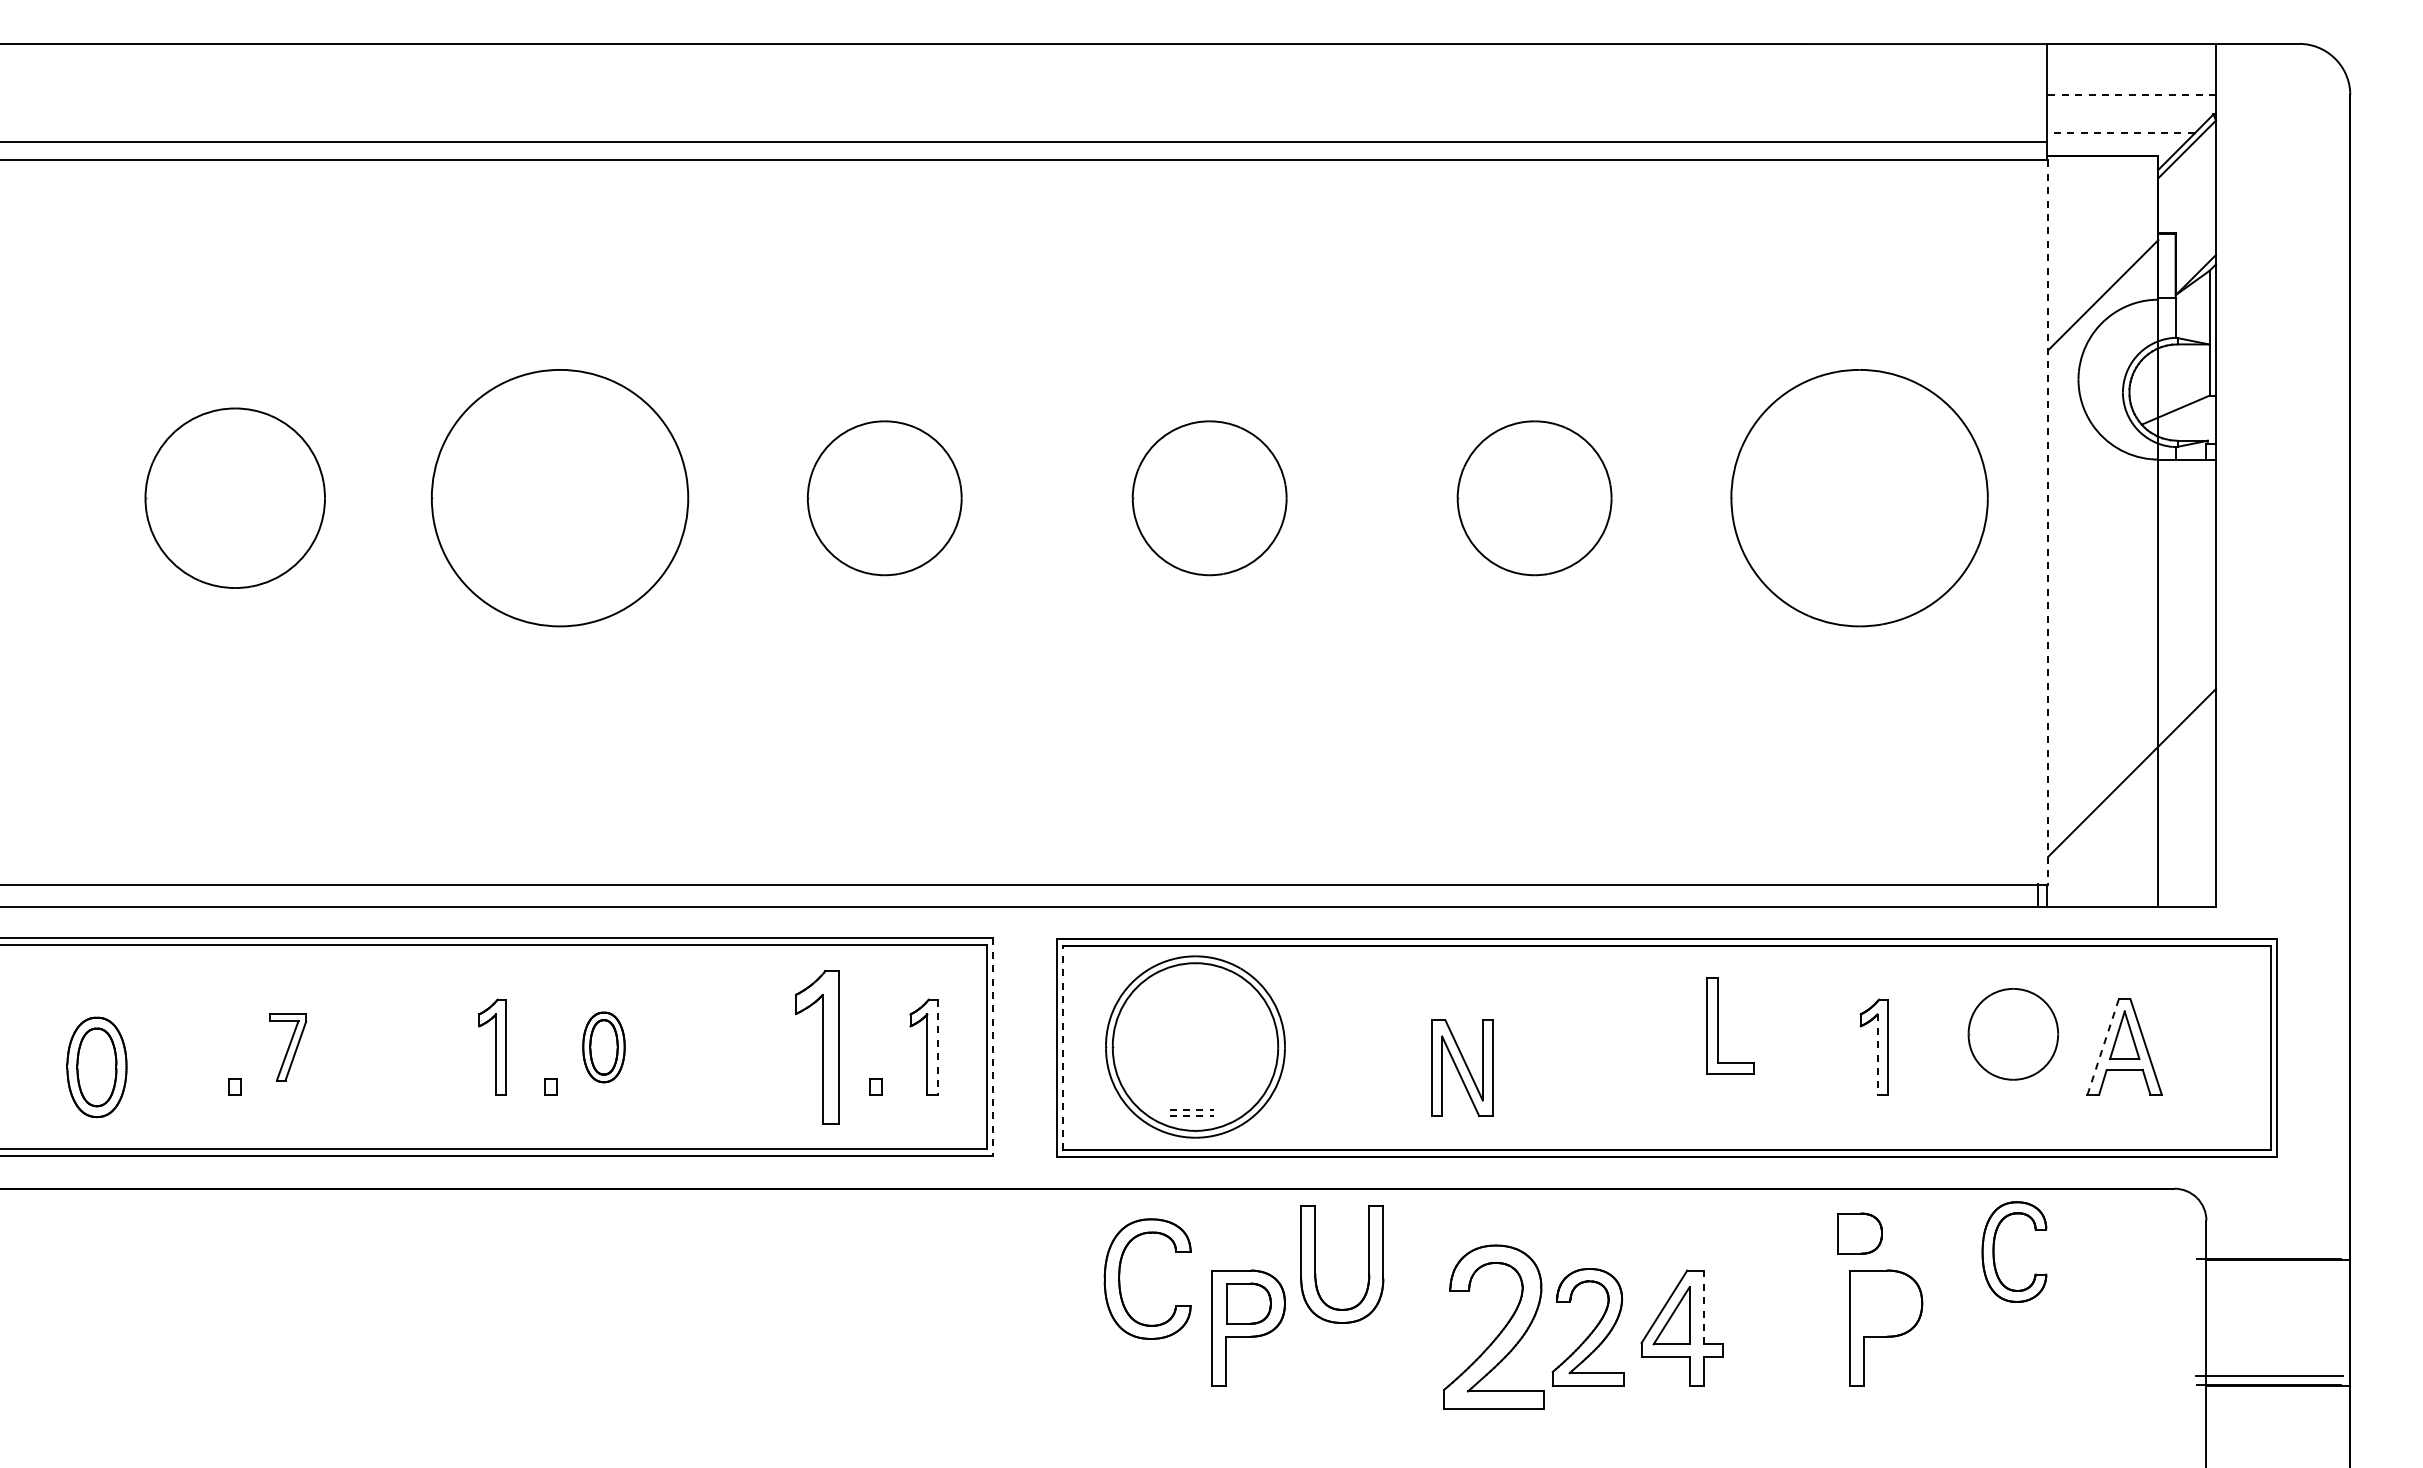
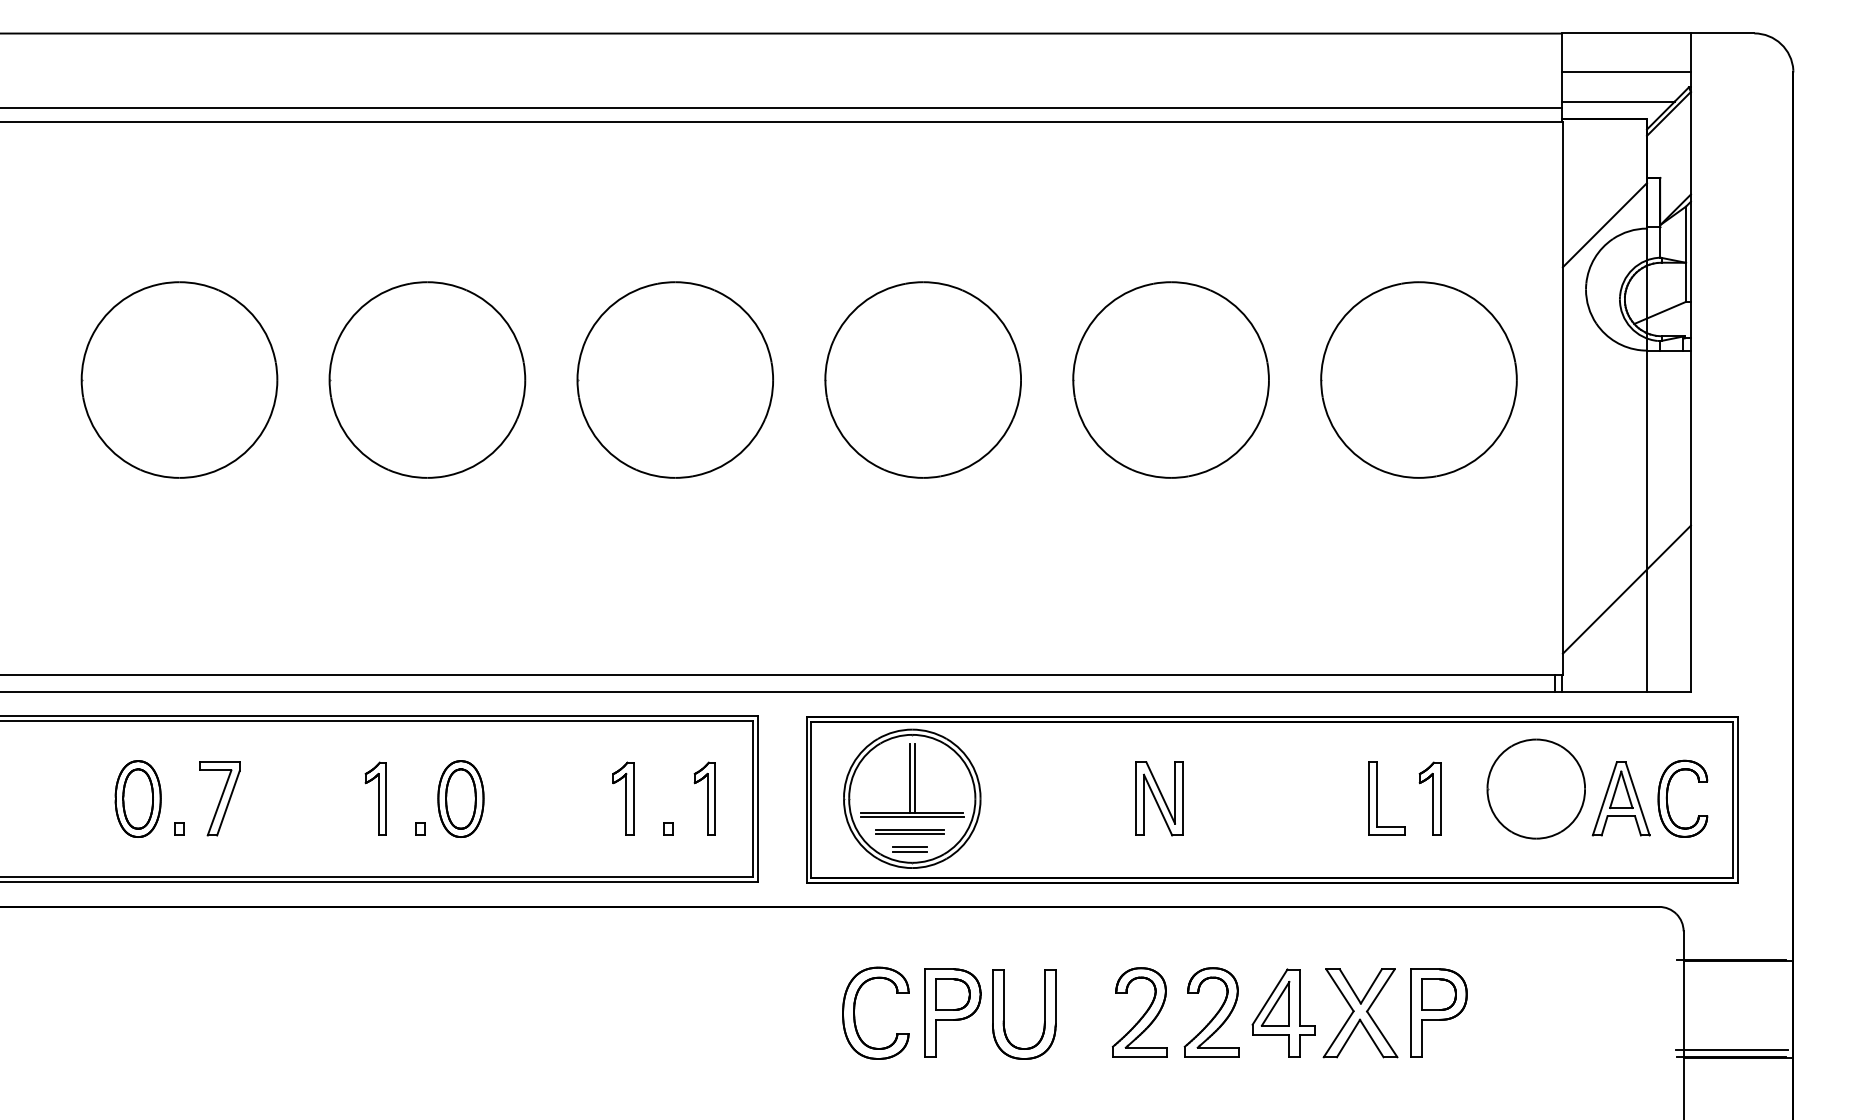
line: (2131, 95) -> (1626, 72), dashed -> solid
line: (2120, 133) -> (1618, 101), dashed -> solid
part: (235, 498) -> (179, 380), size x1.43
part: (884, 498) -> (674, 380), size x1.67
part: (1209, 498) -> (922, 380), size x1.67
part: (1534, 498) -> (1170, 380), size x1.67
line: (2048, 523) -> (1563, 399), dashed -> solid
part: (1195, 1023) -> (912, 780), added
part: (1718, 1025) -> (1377, 798), moved
part: (2013, 1034) -> (1536, 789), size x1.43
part: (287, 1046) -> (219, 798), size x1.43
part: (816, 1046) -> (623, 798), size x0.62
line: (2103, 1046) -> (1605, 798), dashed -> solid
part: (603, 1047) -> (460, 799), size x1.43
line: (937, 1047) -> (715, 799), dashed -> solid
line: (992, 1047) -> (757, 799), dashed -> solid
line: (1063, 1047) -> (811, 799), dashed -> solid
line: (1877, 1055) -> (1432, 805), dashed -> solid
part: (96, 1067) -> (137, 799), moved
part: (1462, 1067) -> (1159, 798), moved
line: (1191, 1087) -> (909, 829), added
line: (1191, 1093) -> (909, 834), added
line: (1192, 1109) -> (910, 846), dashed -> solid
line: (1192, 1116) -> (910, 851), dashed -> solid
part: (1859, 1233) -> (1438, 994), moved
part: (1994, 1251) -> (1667, 798), moved
part: (1368, 1264) -> (1044, 1014), moved
part: (1120, 1279) -> (855, 1013), moved
line: (1703, 1307) -> (1299, 997), dashed -> solid
part: (1493, 1327) -> (1139, 1012), size x0.71
part: (1782, 1327) -> (1360, 1012), added

